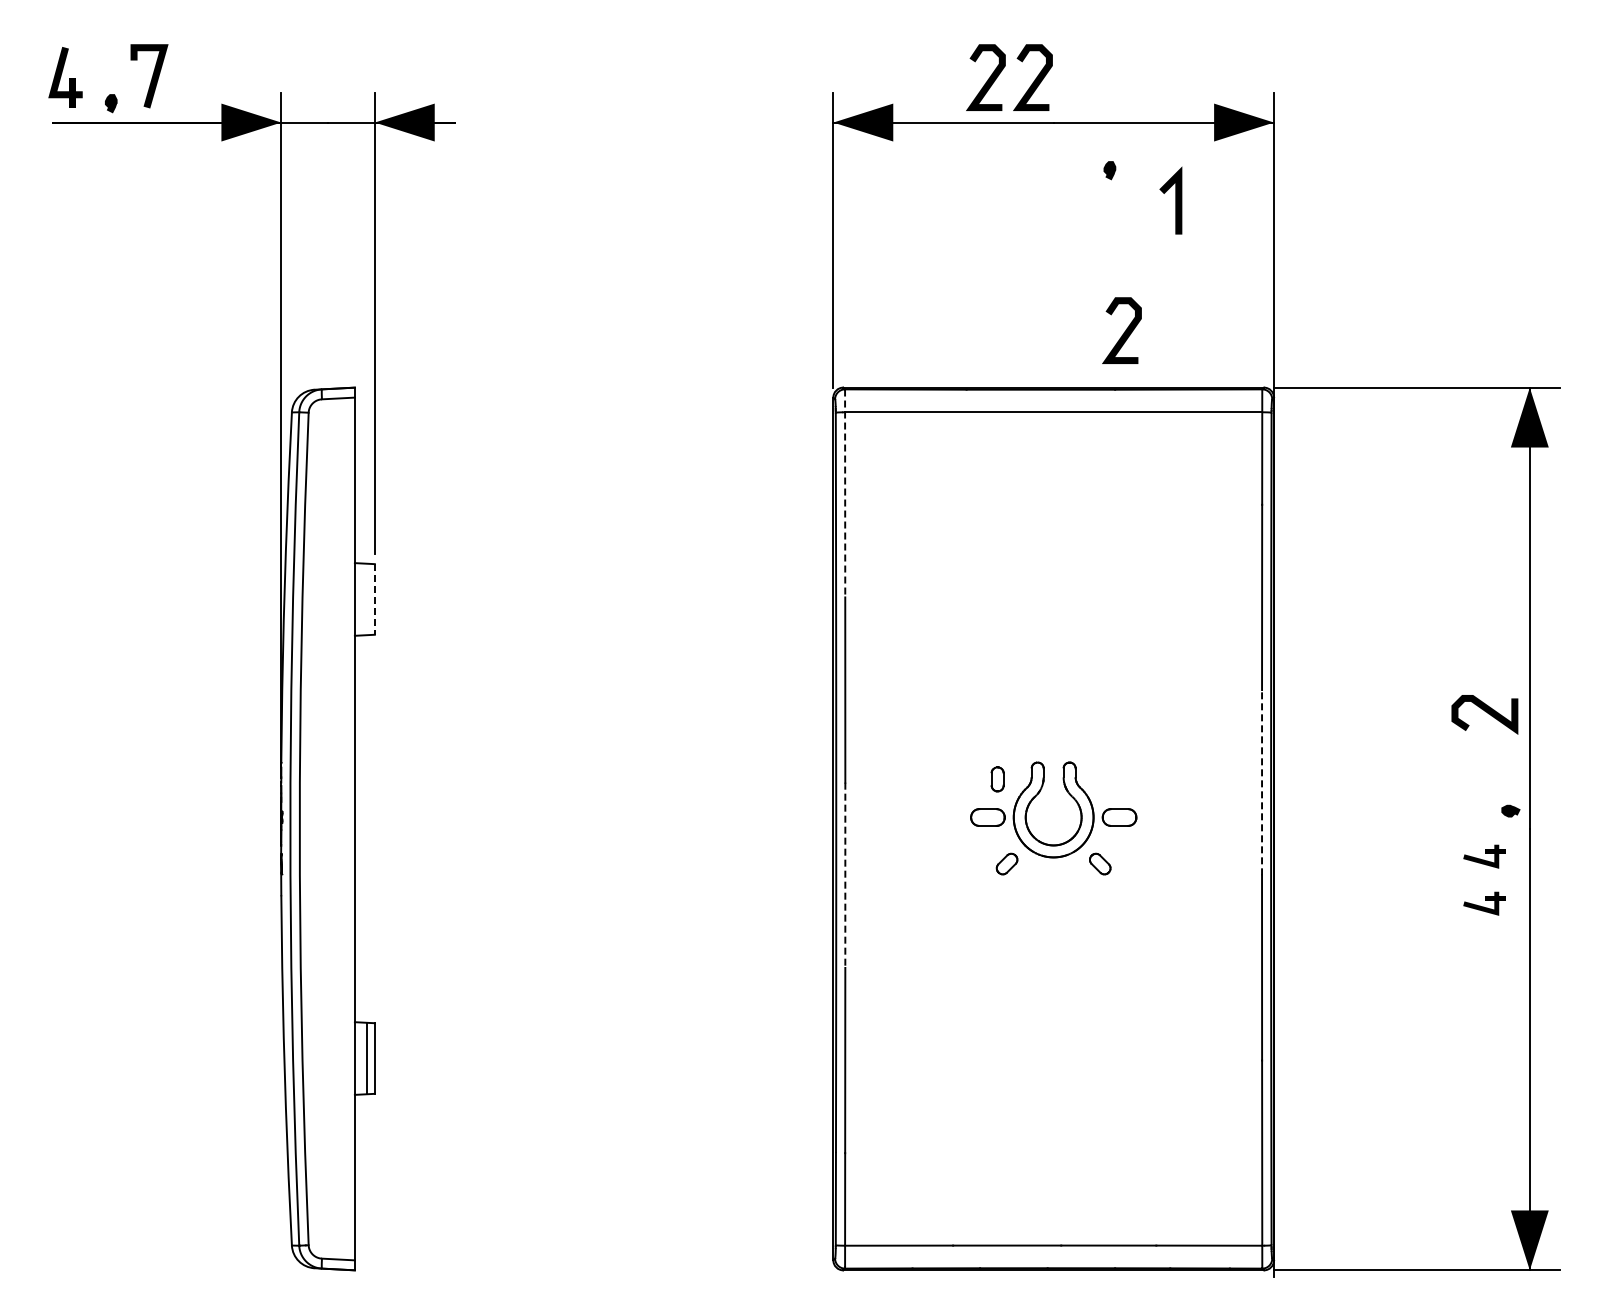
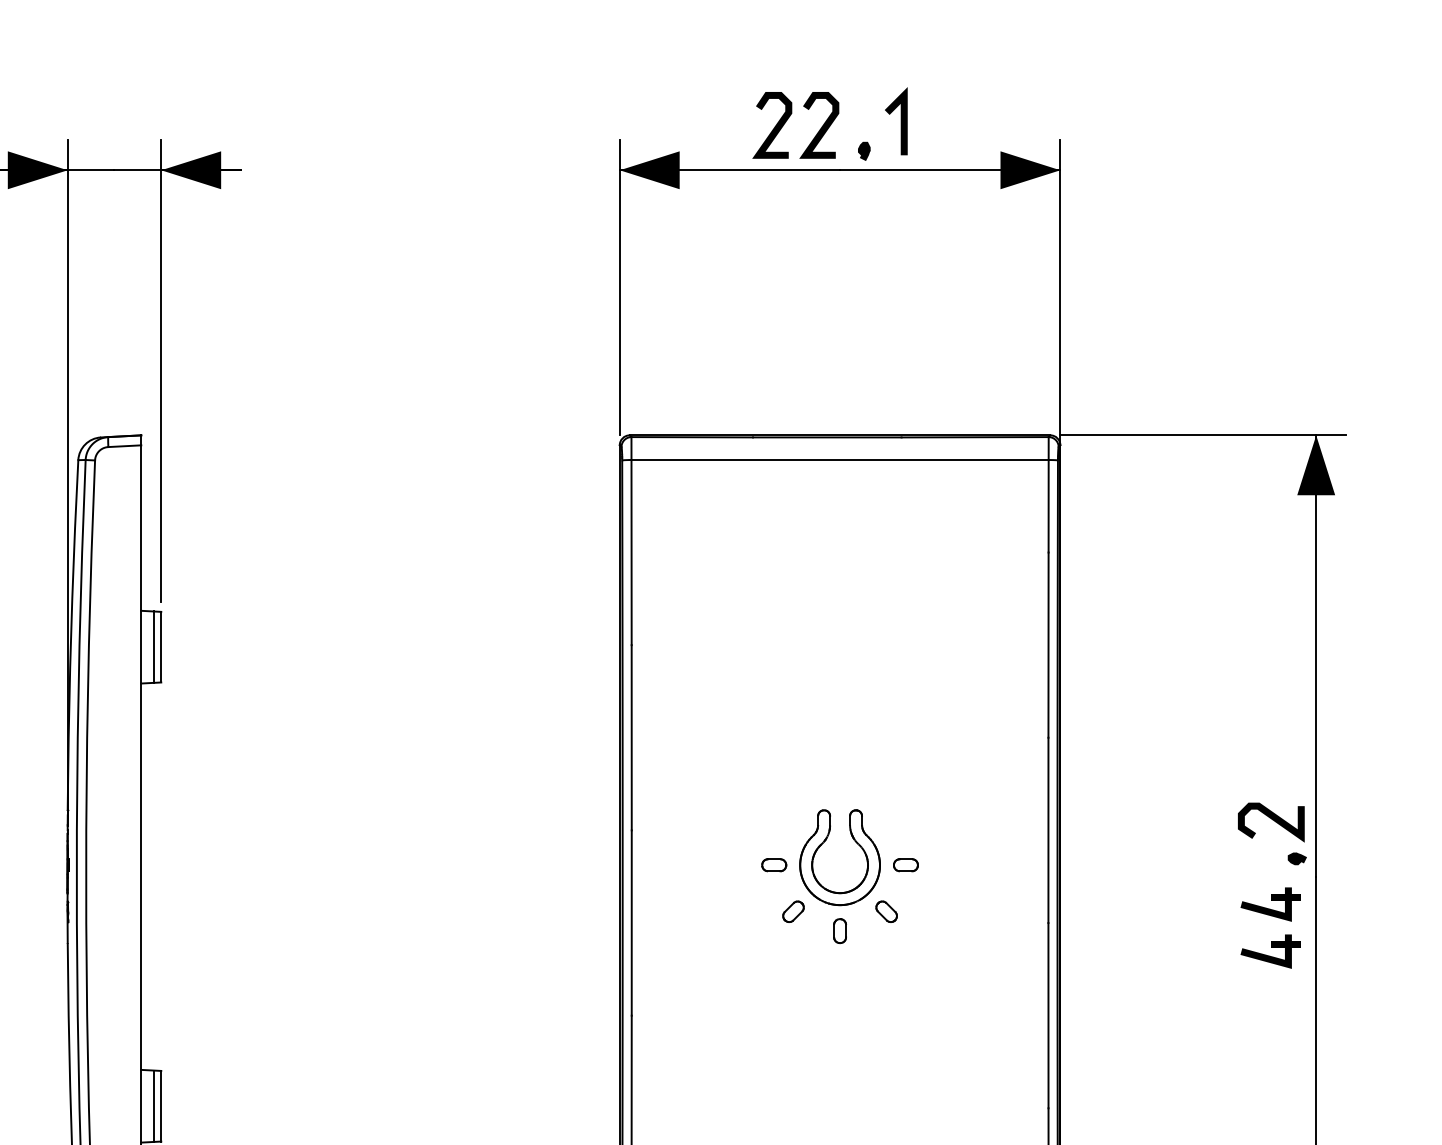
part: (1109, 170) -> (863, 151), moved
line: (1175, 200) -> (900, 121), moved
curve: (1123, 332) -> (909, 380), removed
line: (845, 493) -> (631, 541), dashed -> solid
line: (367, 599) -> (153, 647), added
line: (374, 599) -> (160, 647), dashed -> solid
curve: (1485, 712) -> (1271, 820), moved
part: (997, 779) -> (839, 931), moved
line: (1262, 782) -> (1048, 830), dashed -> solid
part: (987, 817) -> (773, 865), size x0.71
part: (1119, 817) -> (905, 865), size x0.71
part: (1484, 856) -> (1270, 904), size x1.43
line: (845, 875) -> (631, 923), dashed -> solid
part: (1484, 903) -> (1270, 951), size x1.43

